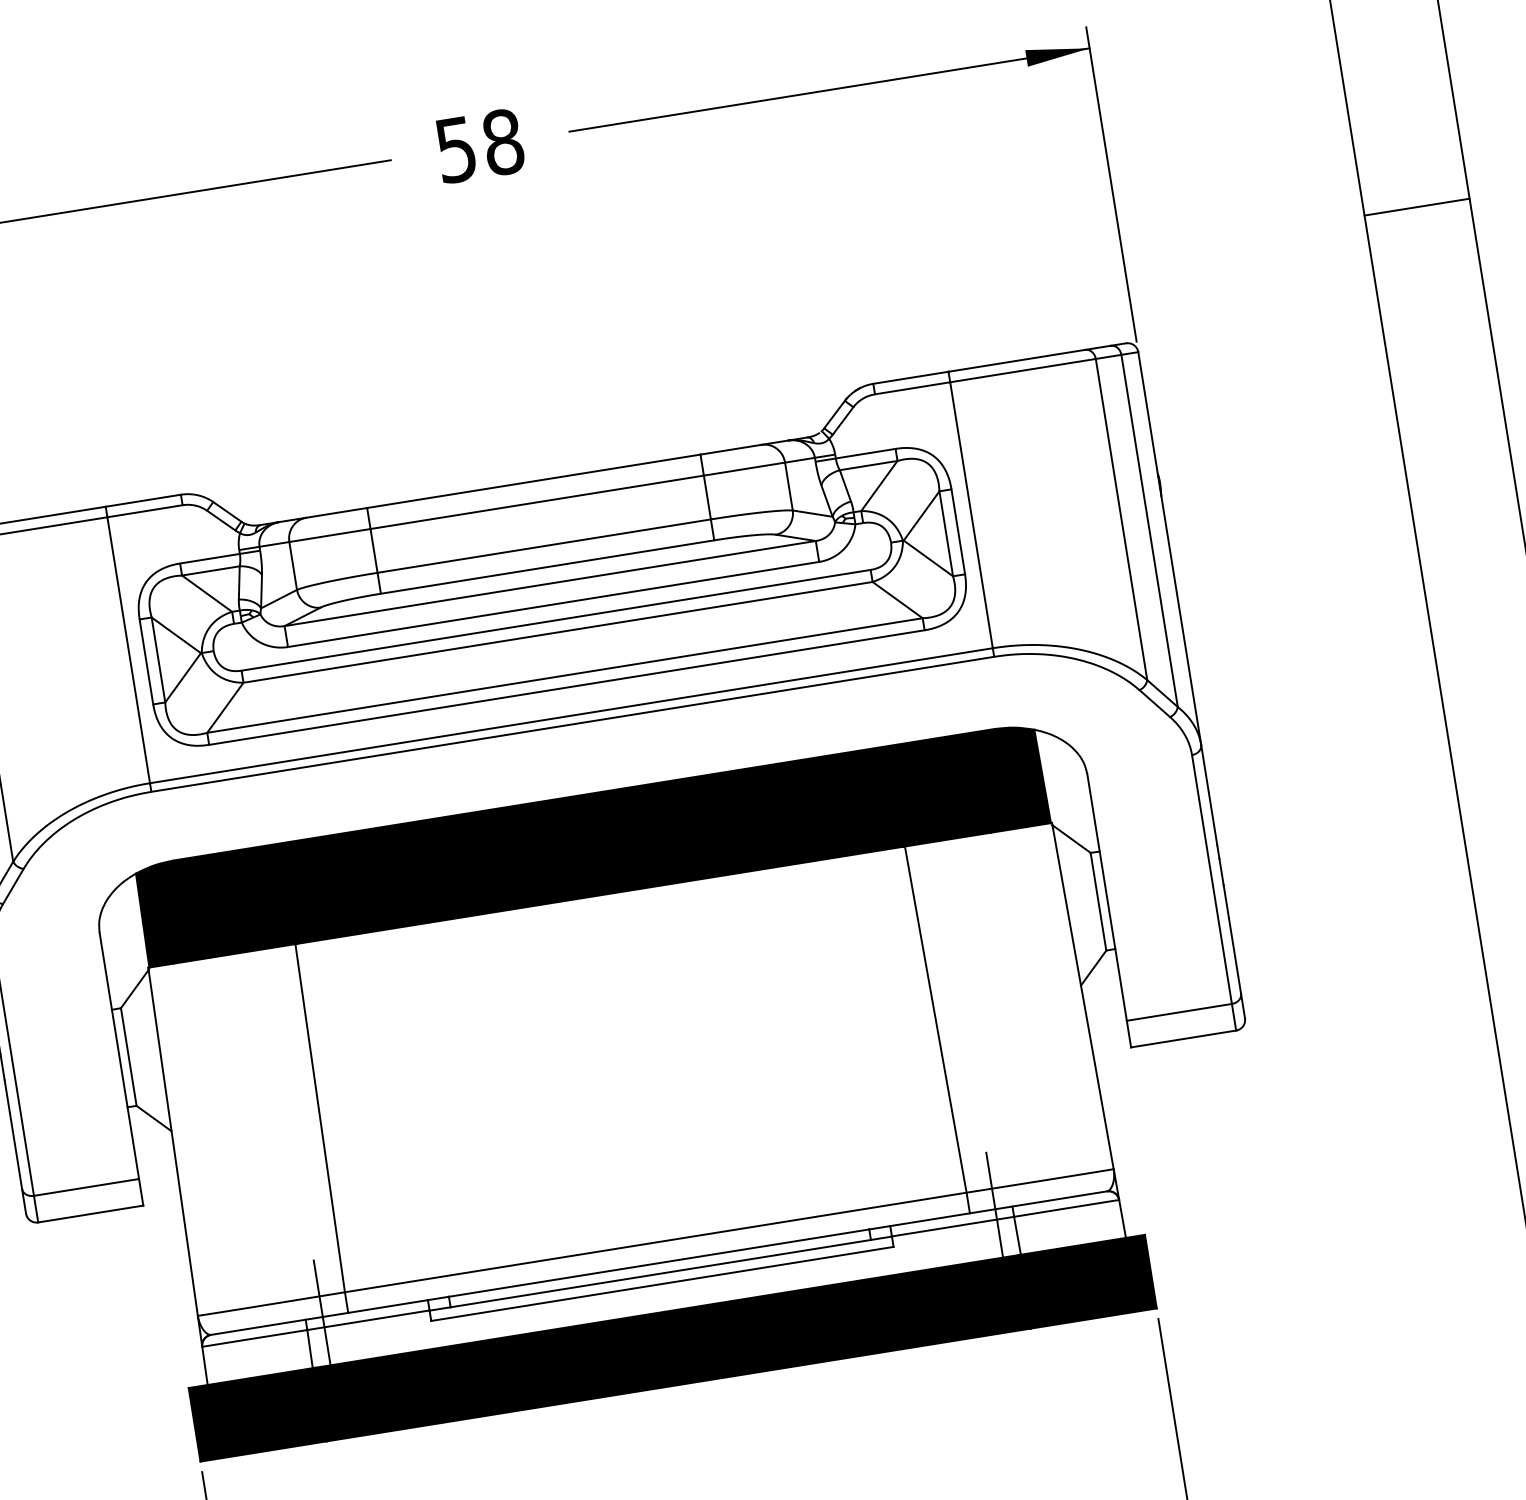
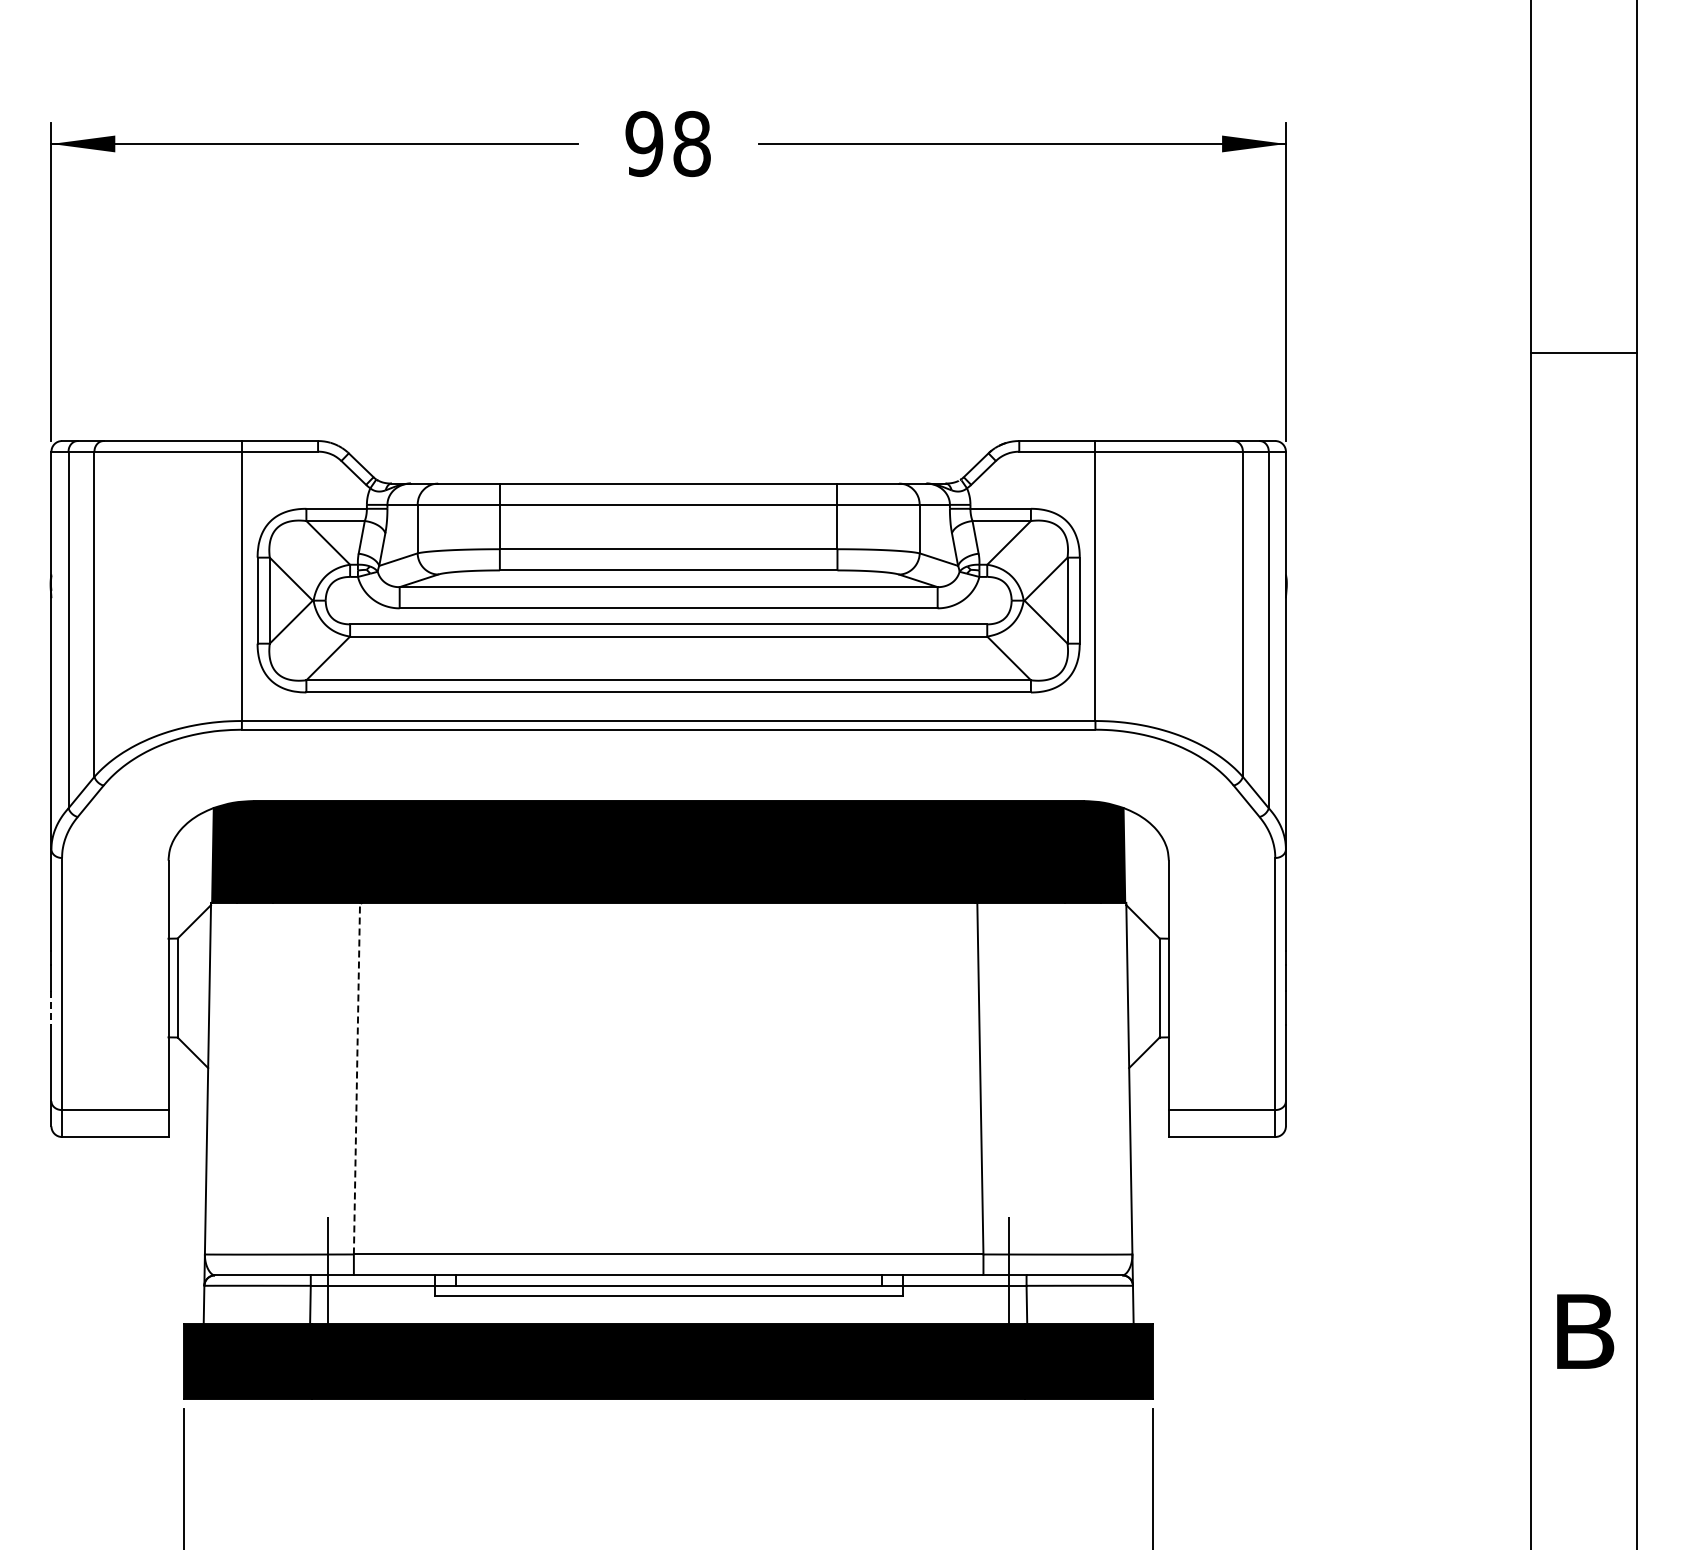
text: (456, 149) -> (644, 143), 58 -> 98
line: (7, 1097) -> (51, 1008), solid -> dashed
line: (319, 1118) -> (356, 1078), solid -> dashed

